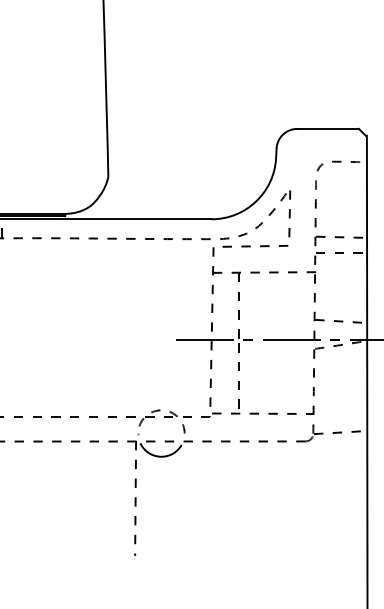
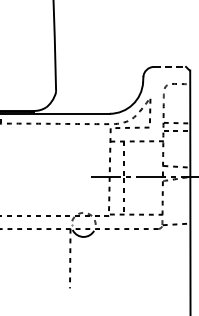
line: (328, 128) -> (170, 66), solid -> dashed

